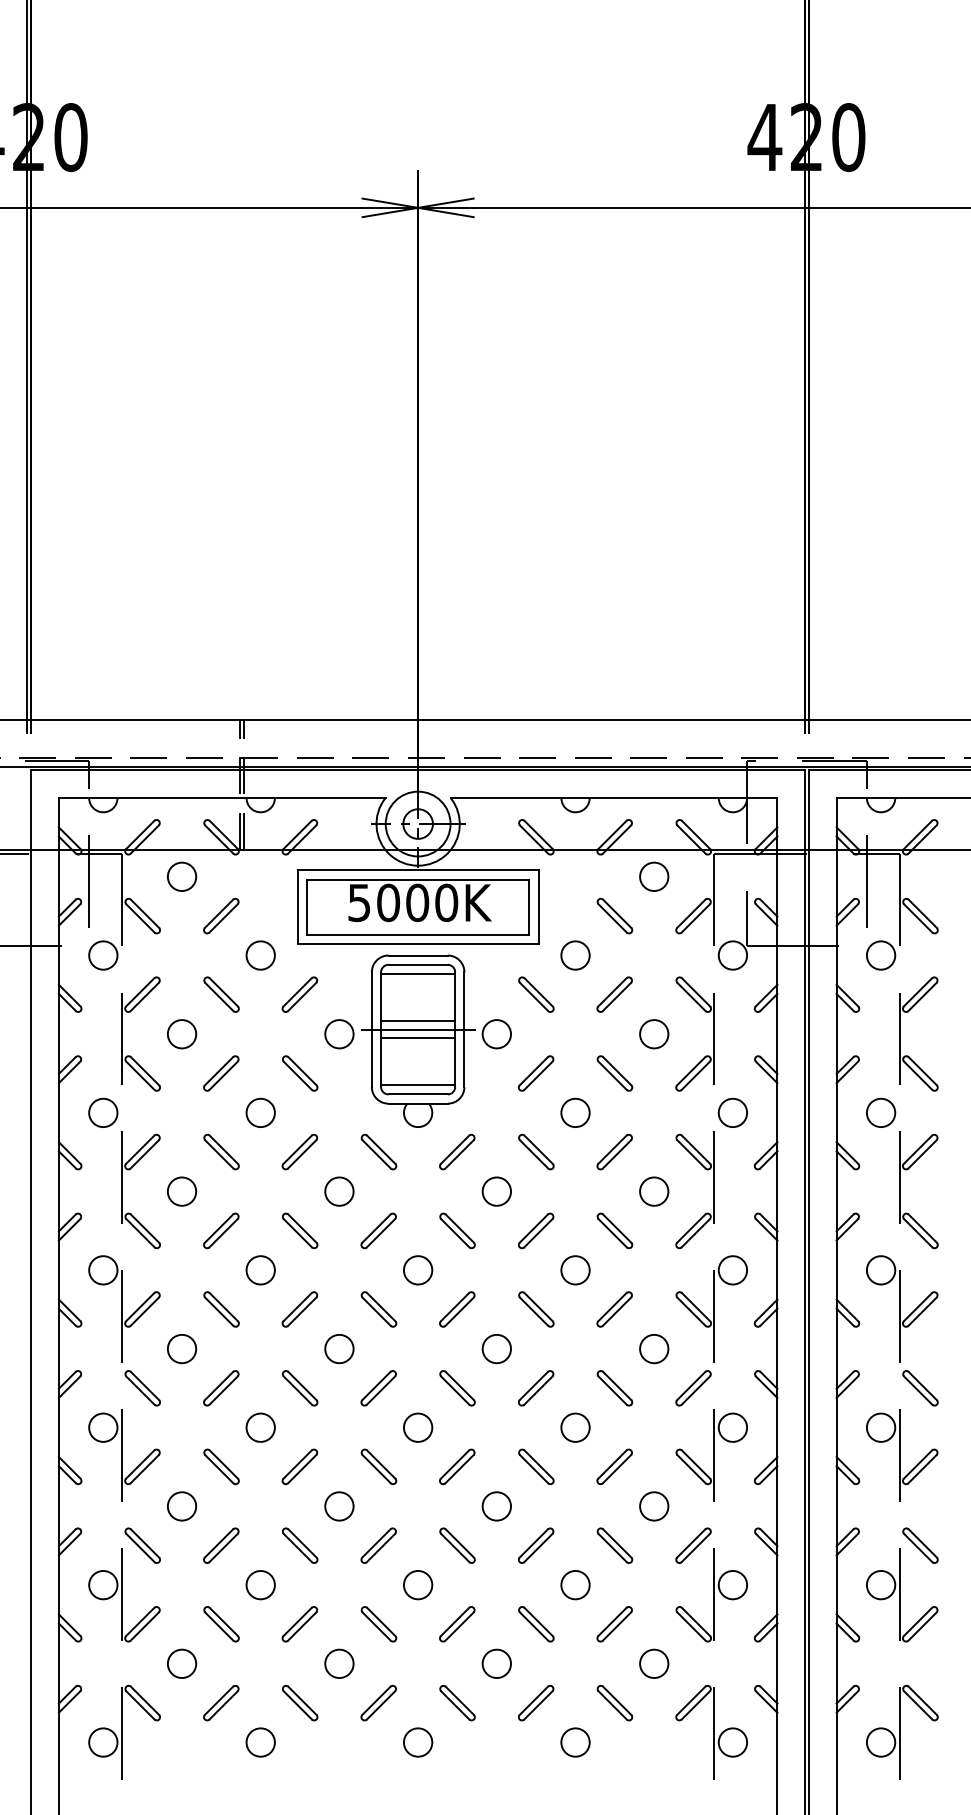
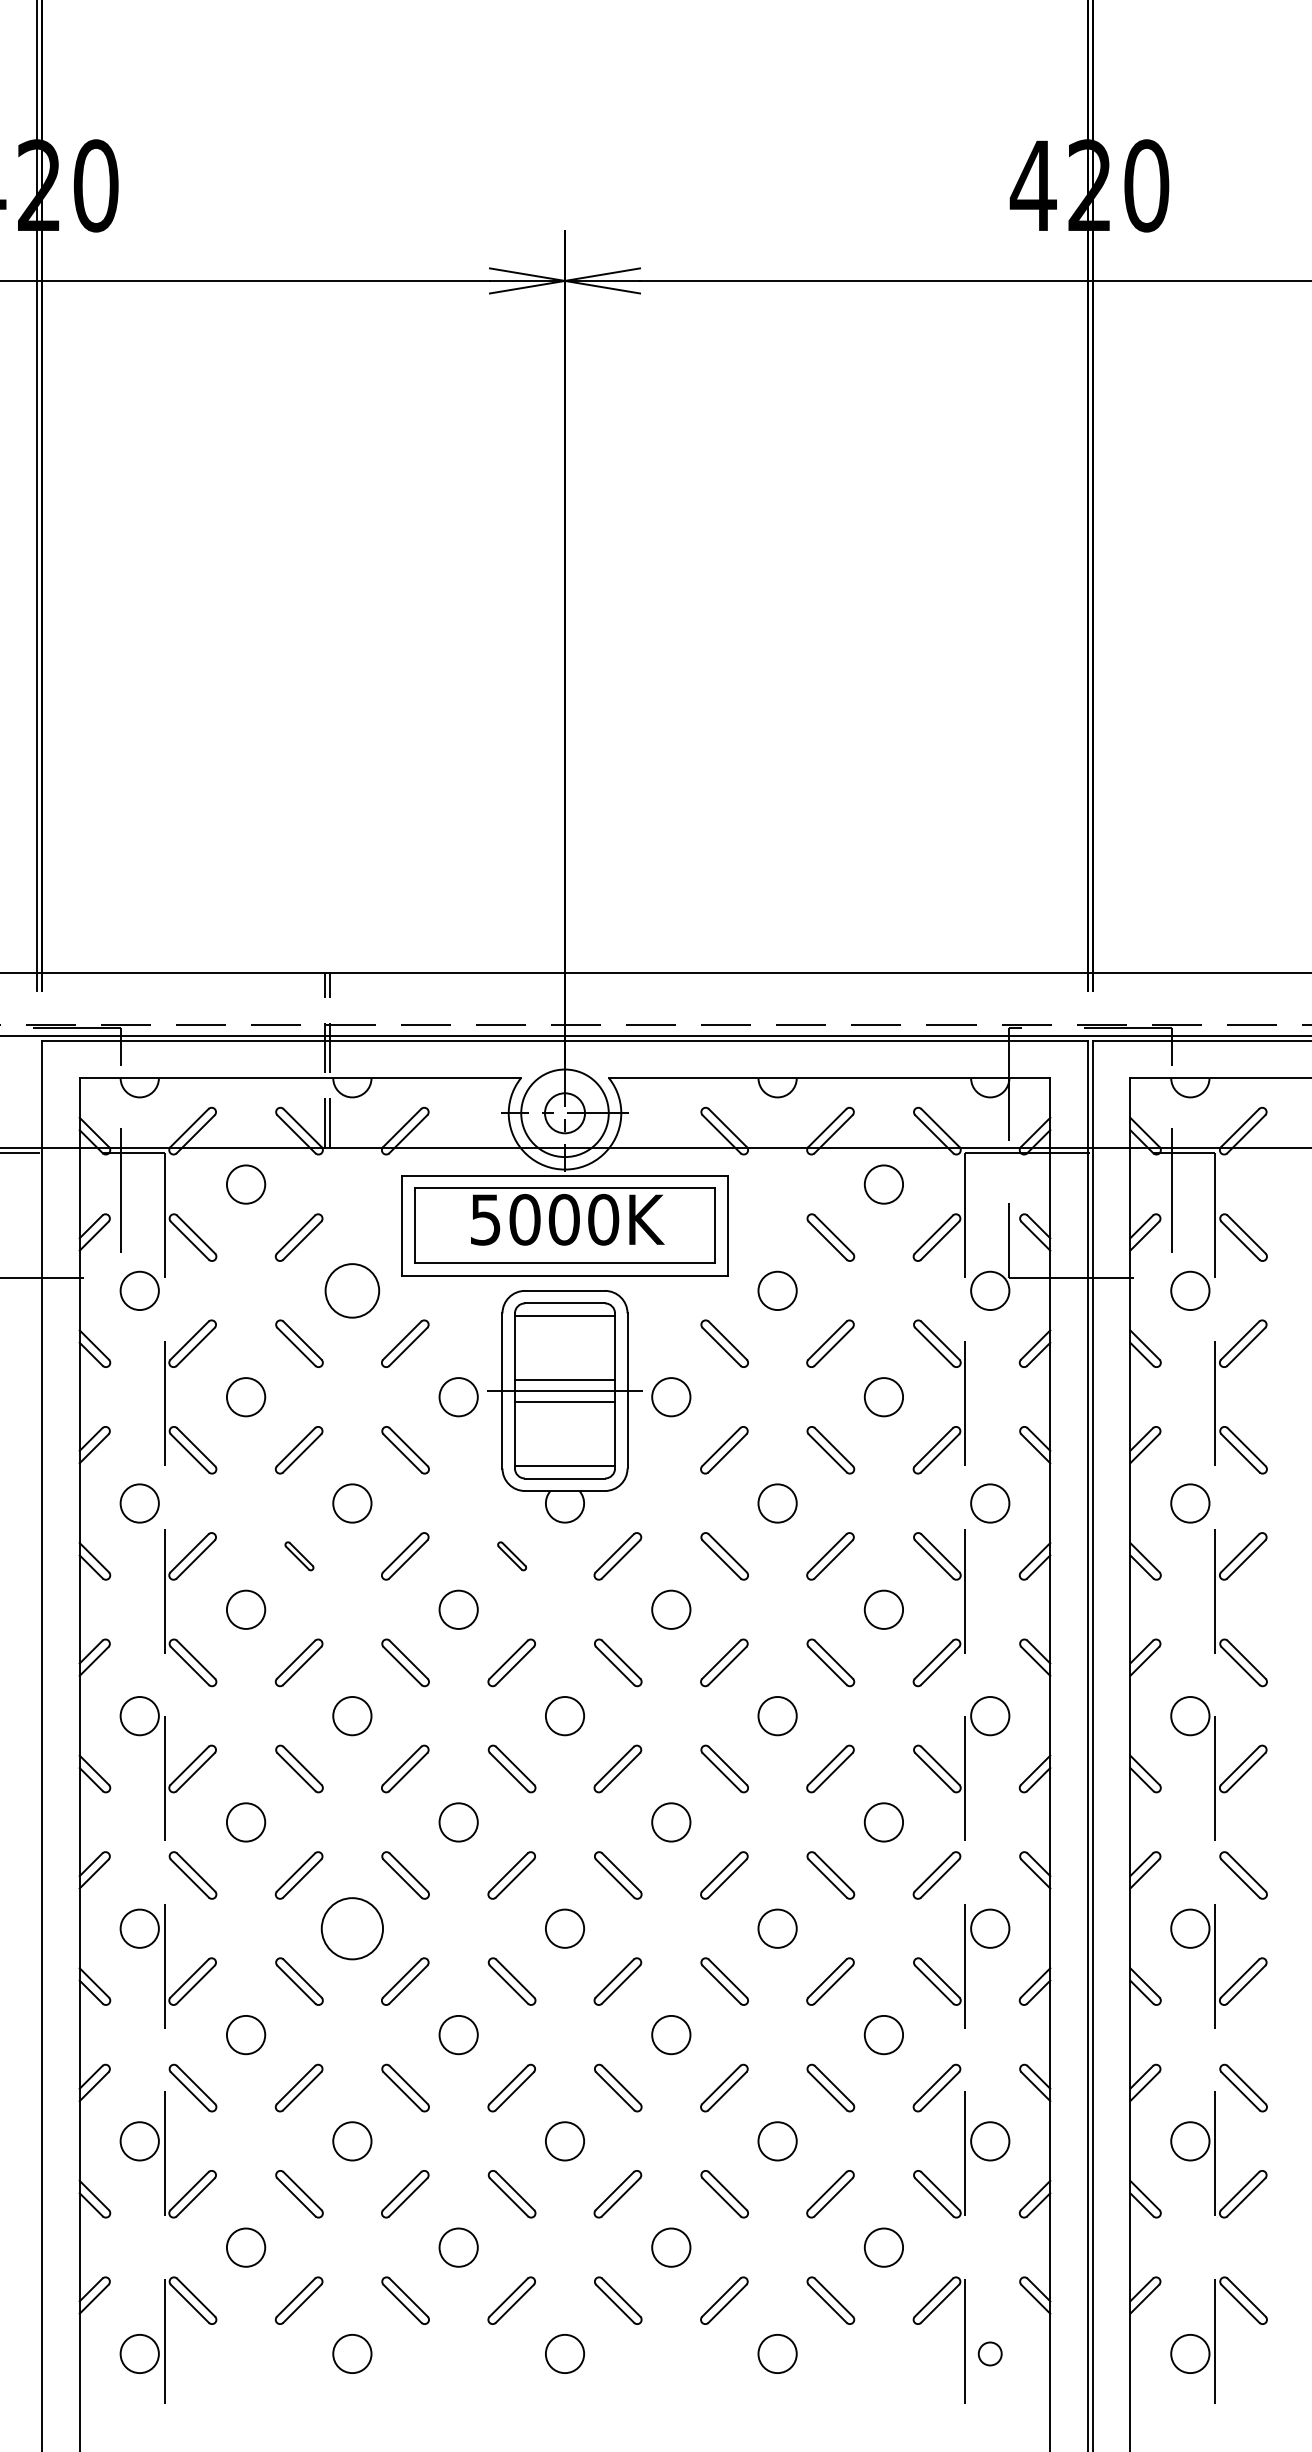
circle: (260, 955) -> (352, 1290), size x1.4
part: (221, 1151) -> (299, 1555), size x0.6
part: (378, 1151) -> (511, 1555), size x0.6
circle: (260, 1427) -> (352, 1928), size x1.6
circle: (732, 1742) -> (989, 2353), size x0.6

